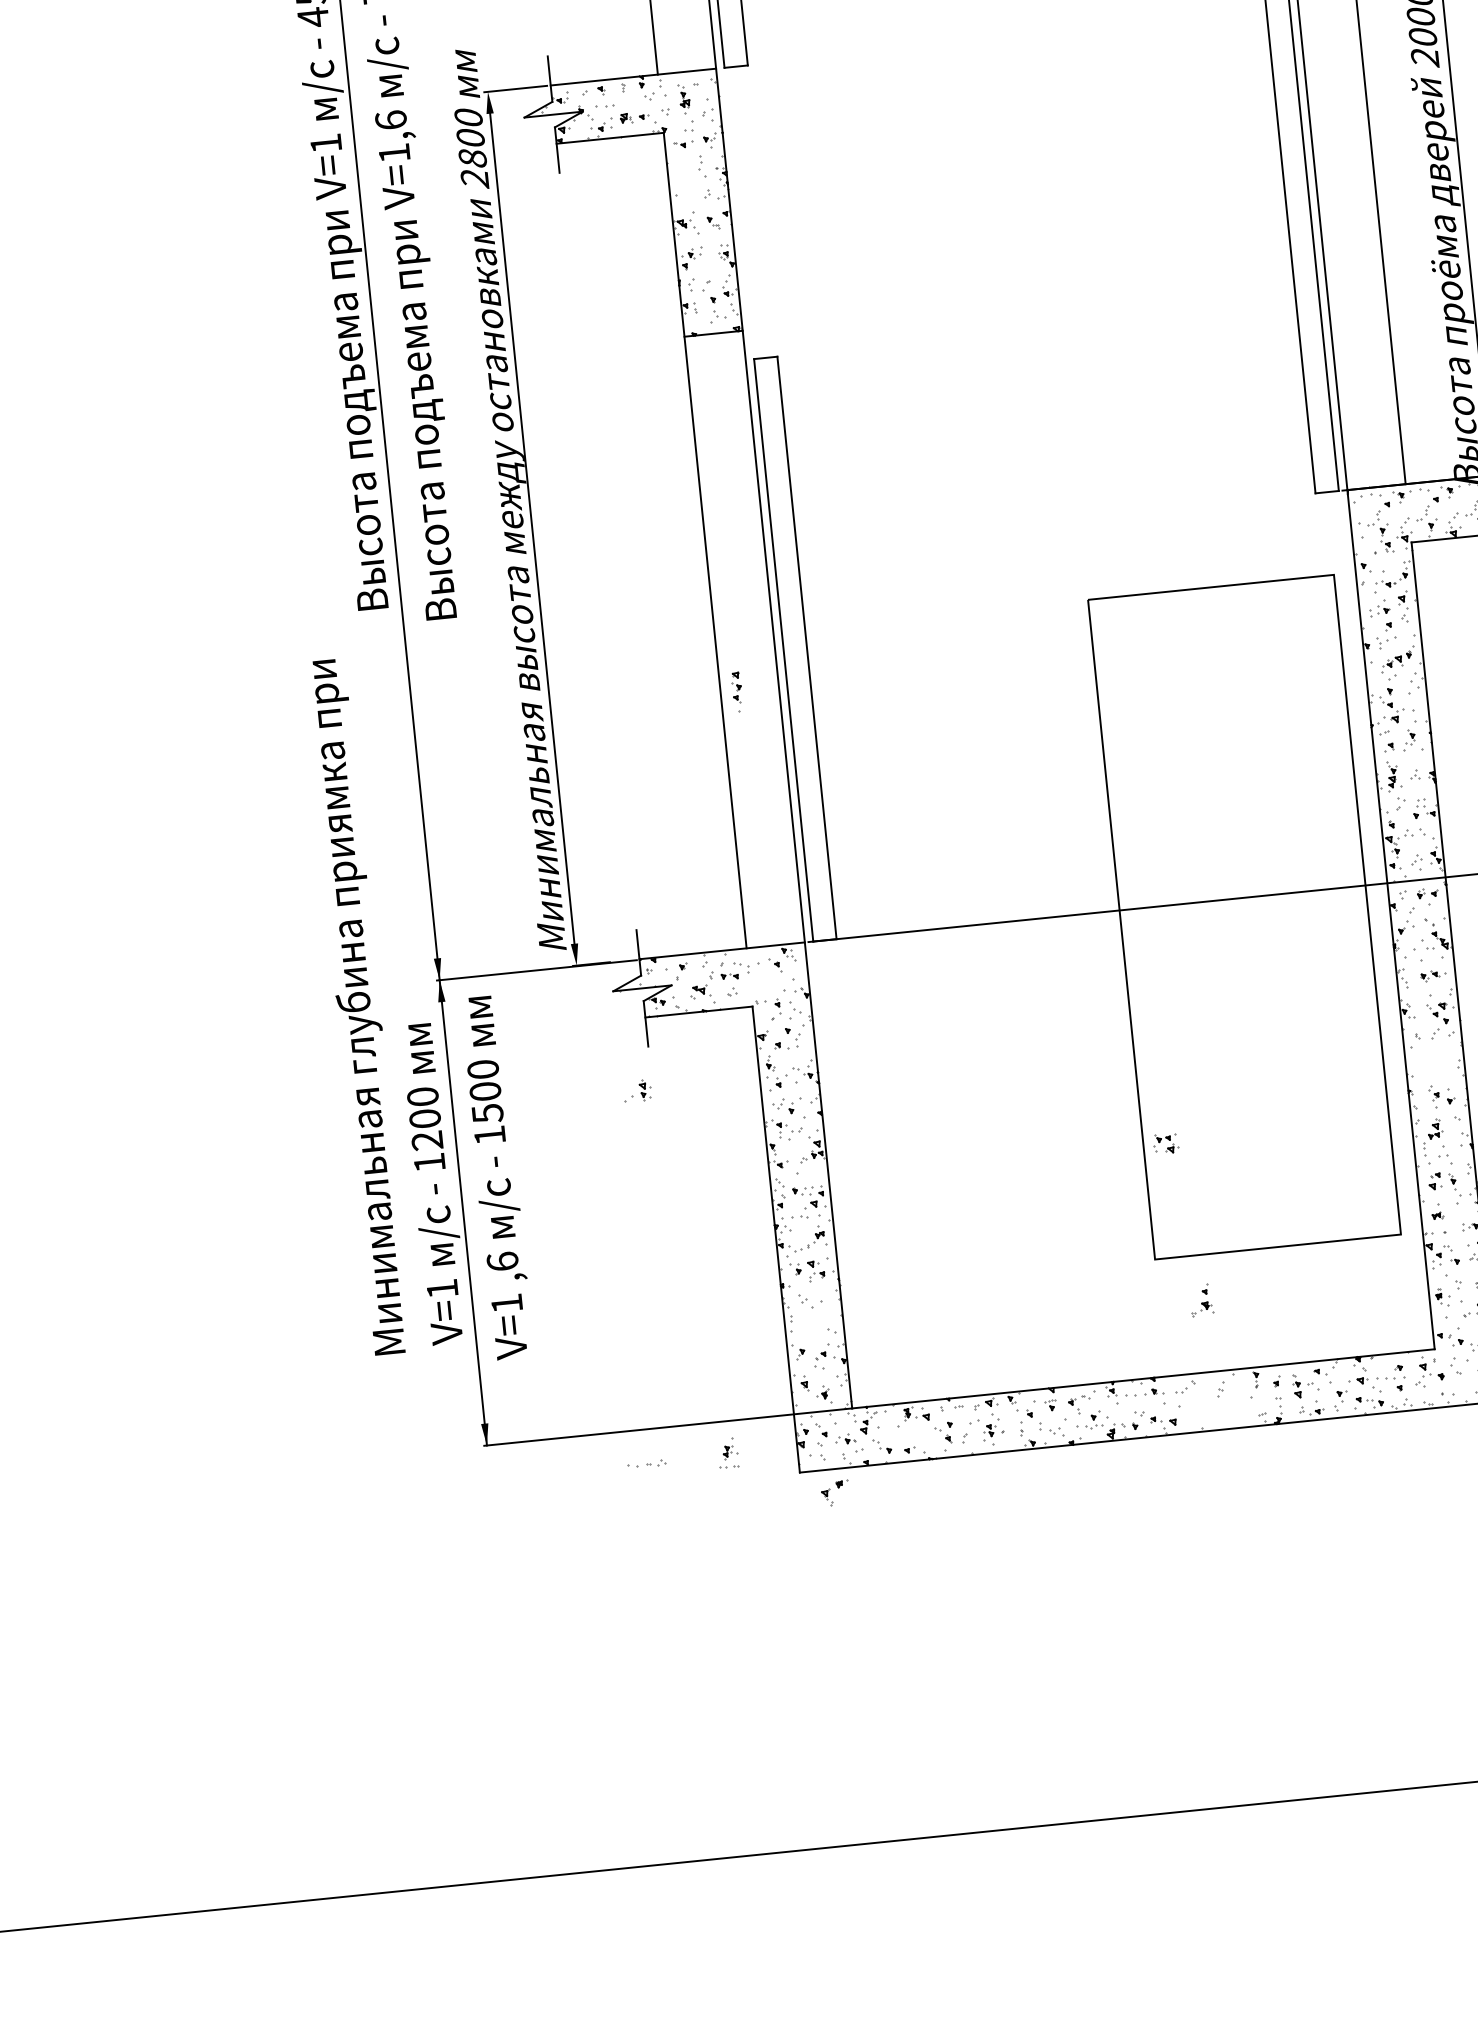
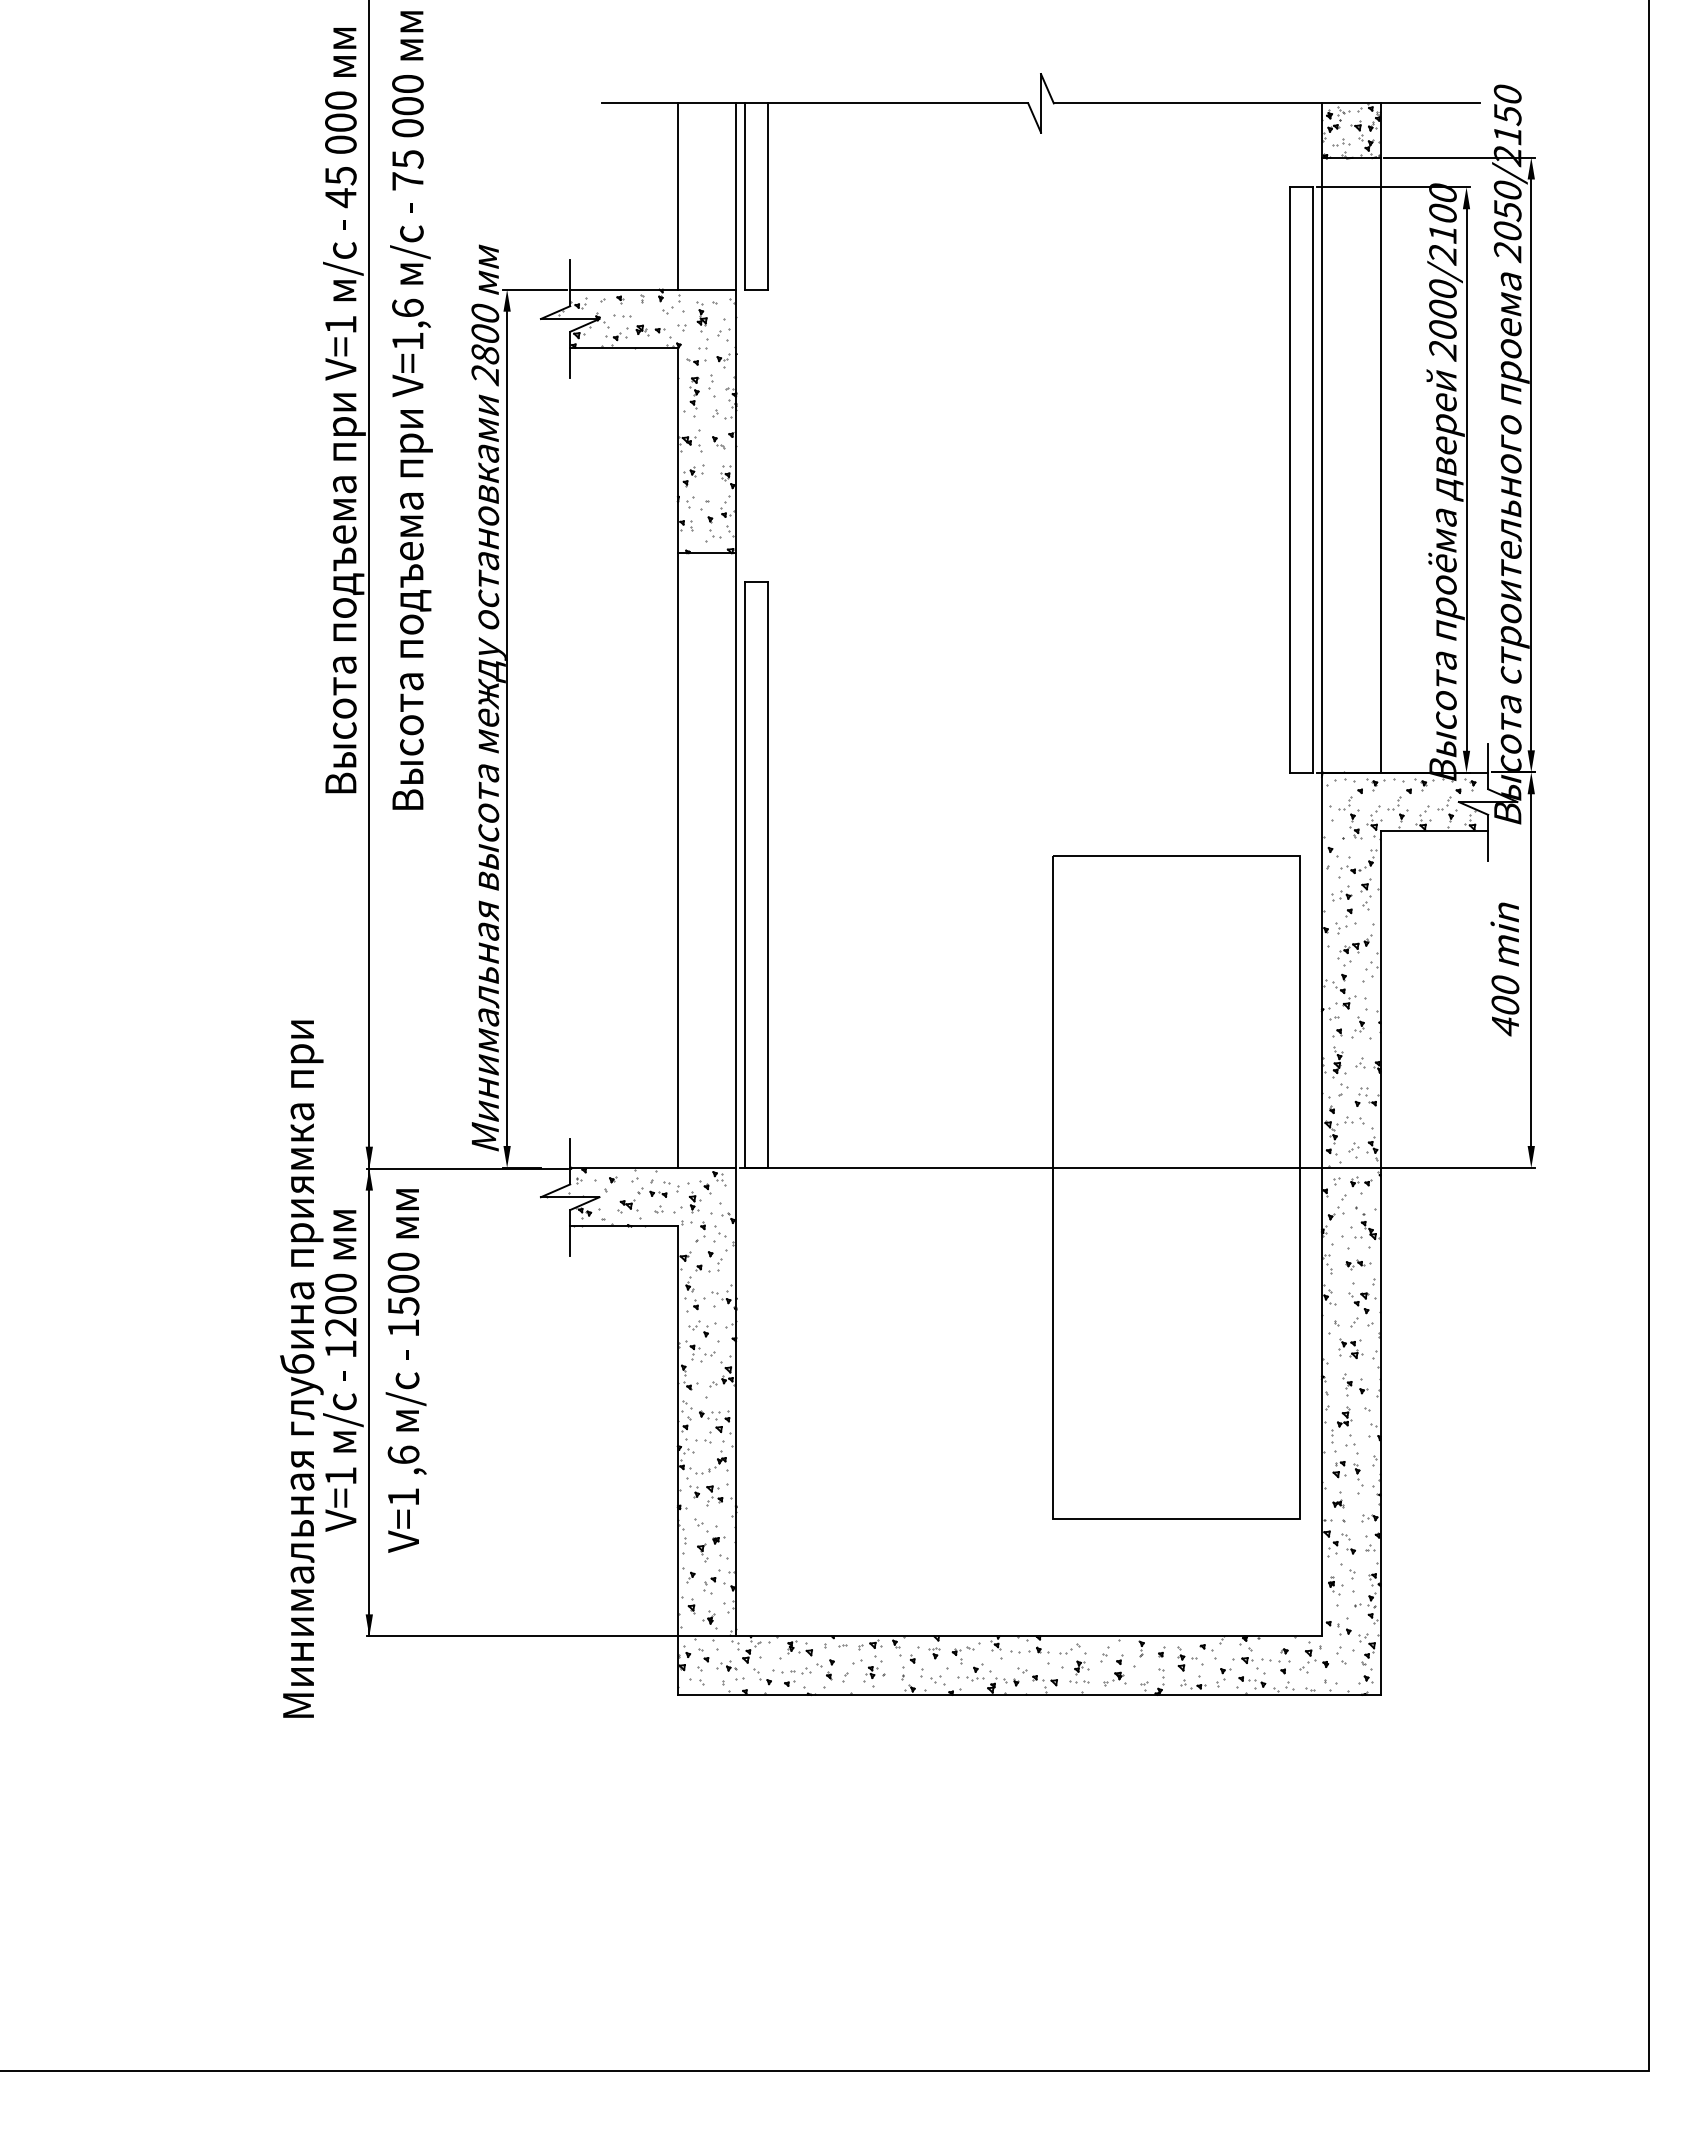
part: (737, 691) -> (694, 396), moved
text: (358, 1006) -> (301, 1368), moved
part: (638, 1090) -> (687, 1202), moved
part: (1166, 1143) -> (1350, 1348), moved
part: (1201, 1300) -> (1114, 1670), moved
part: (728, 1452) -> (1079, 1667), moved
part: (646, 1463) -> (791, 1670), moved
part: (835, 1493) -> (711, 1549), moved

